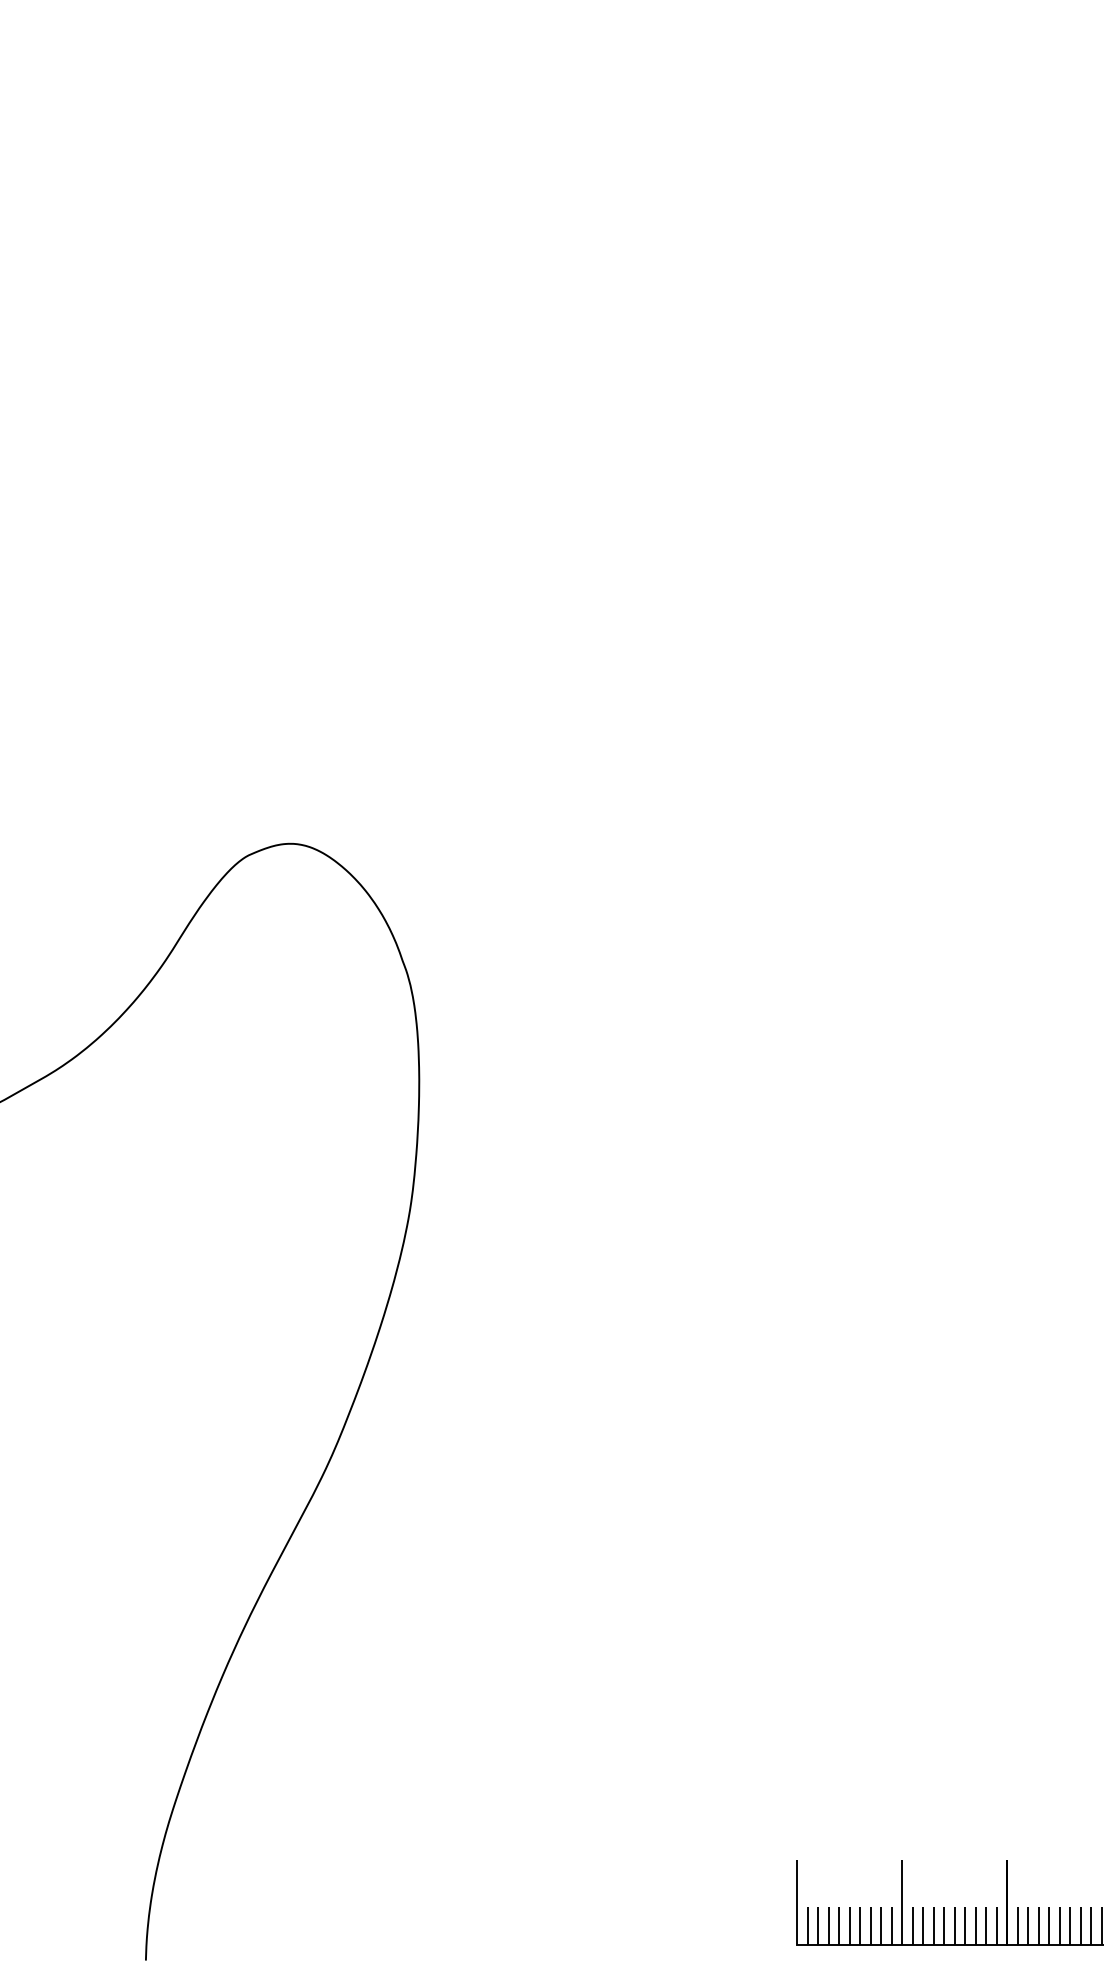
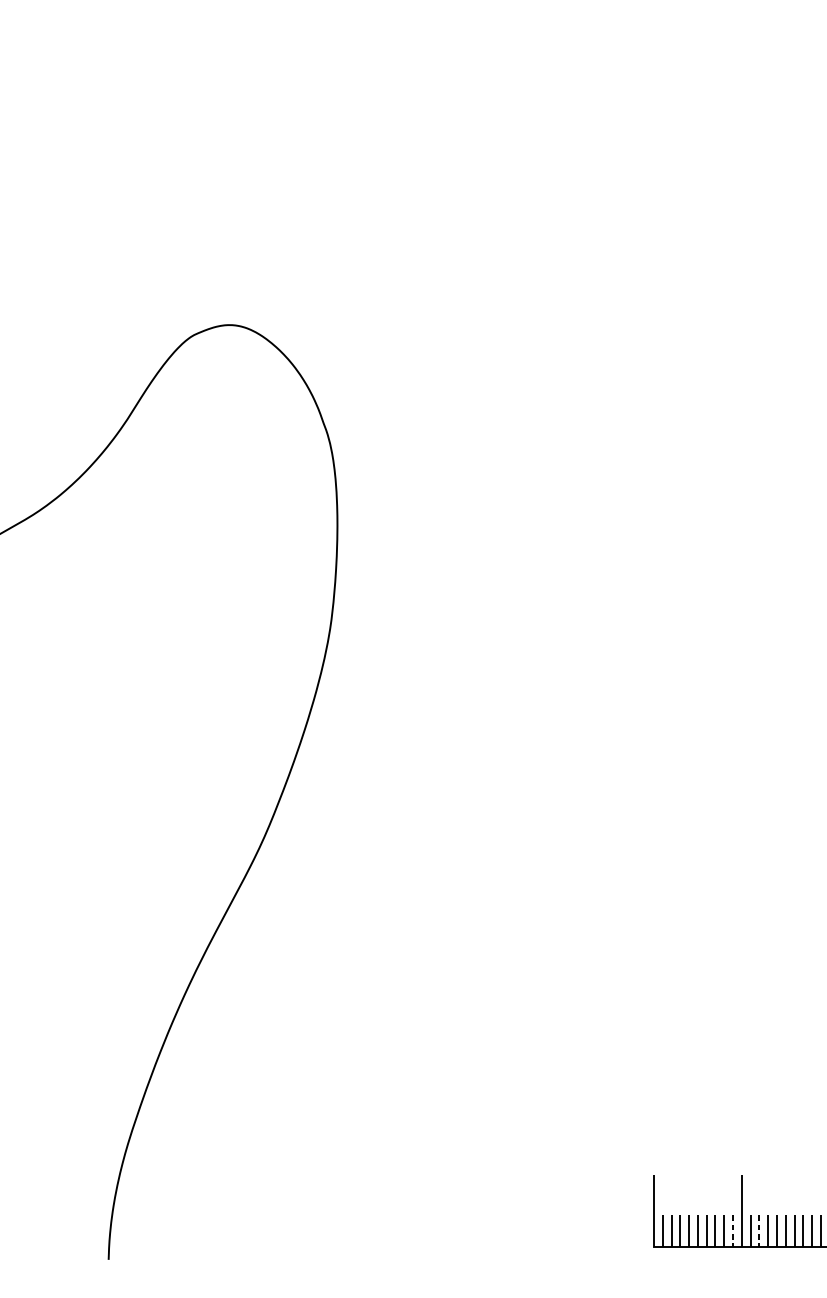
line: (891, 1926) -> (732, 1231), solid -> dashed
line: (923, 1926) -> (759, 1231), solid -> dashed

